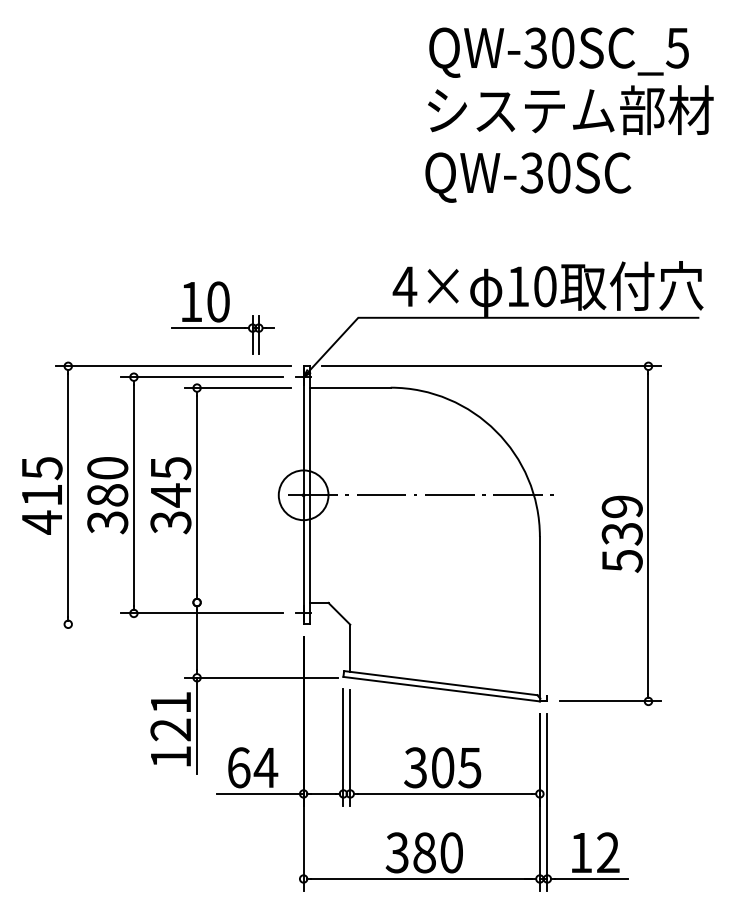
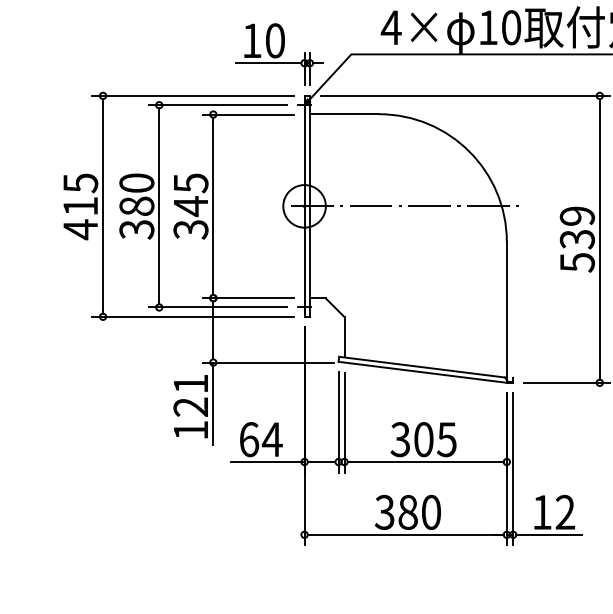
part: (222, 317) -> (278, 54), moved
line: (237, 602) -> (247, 298), added
line: (173, 624) -> (193, 316), added

